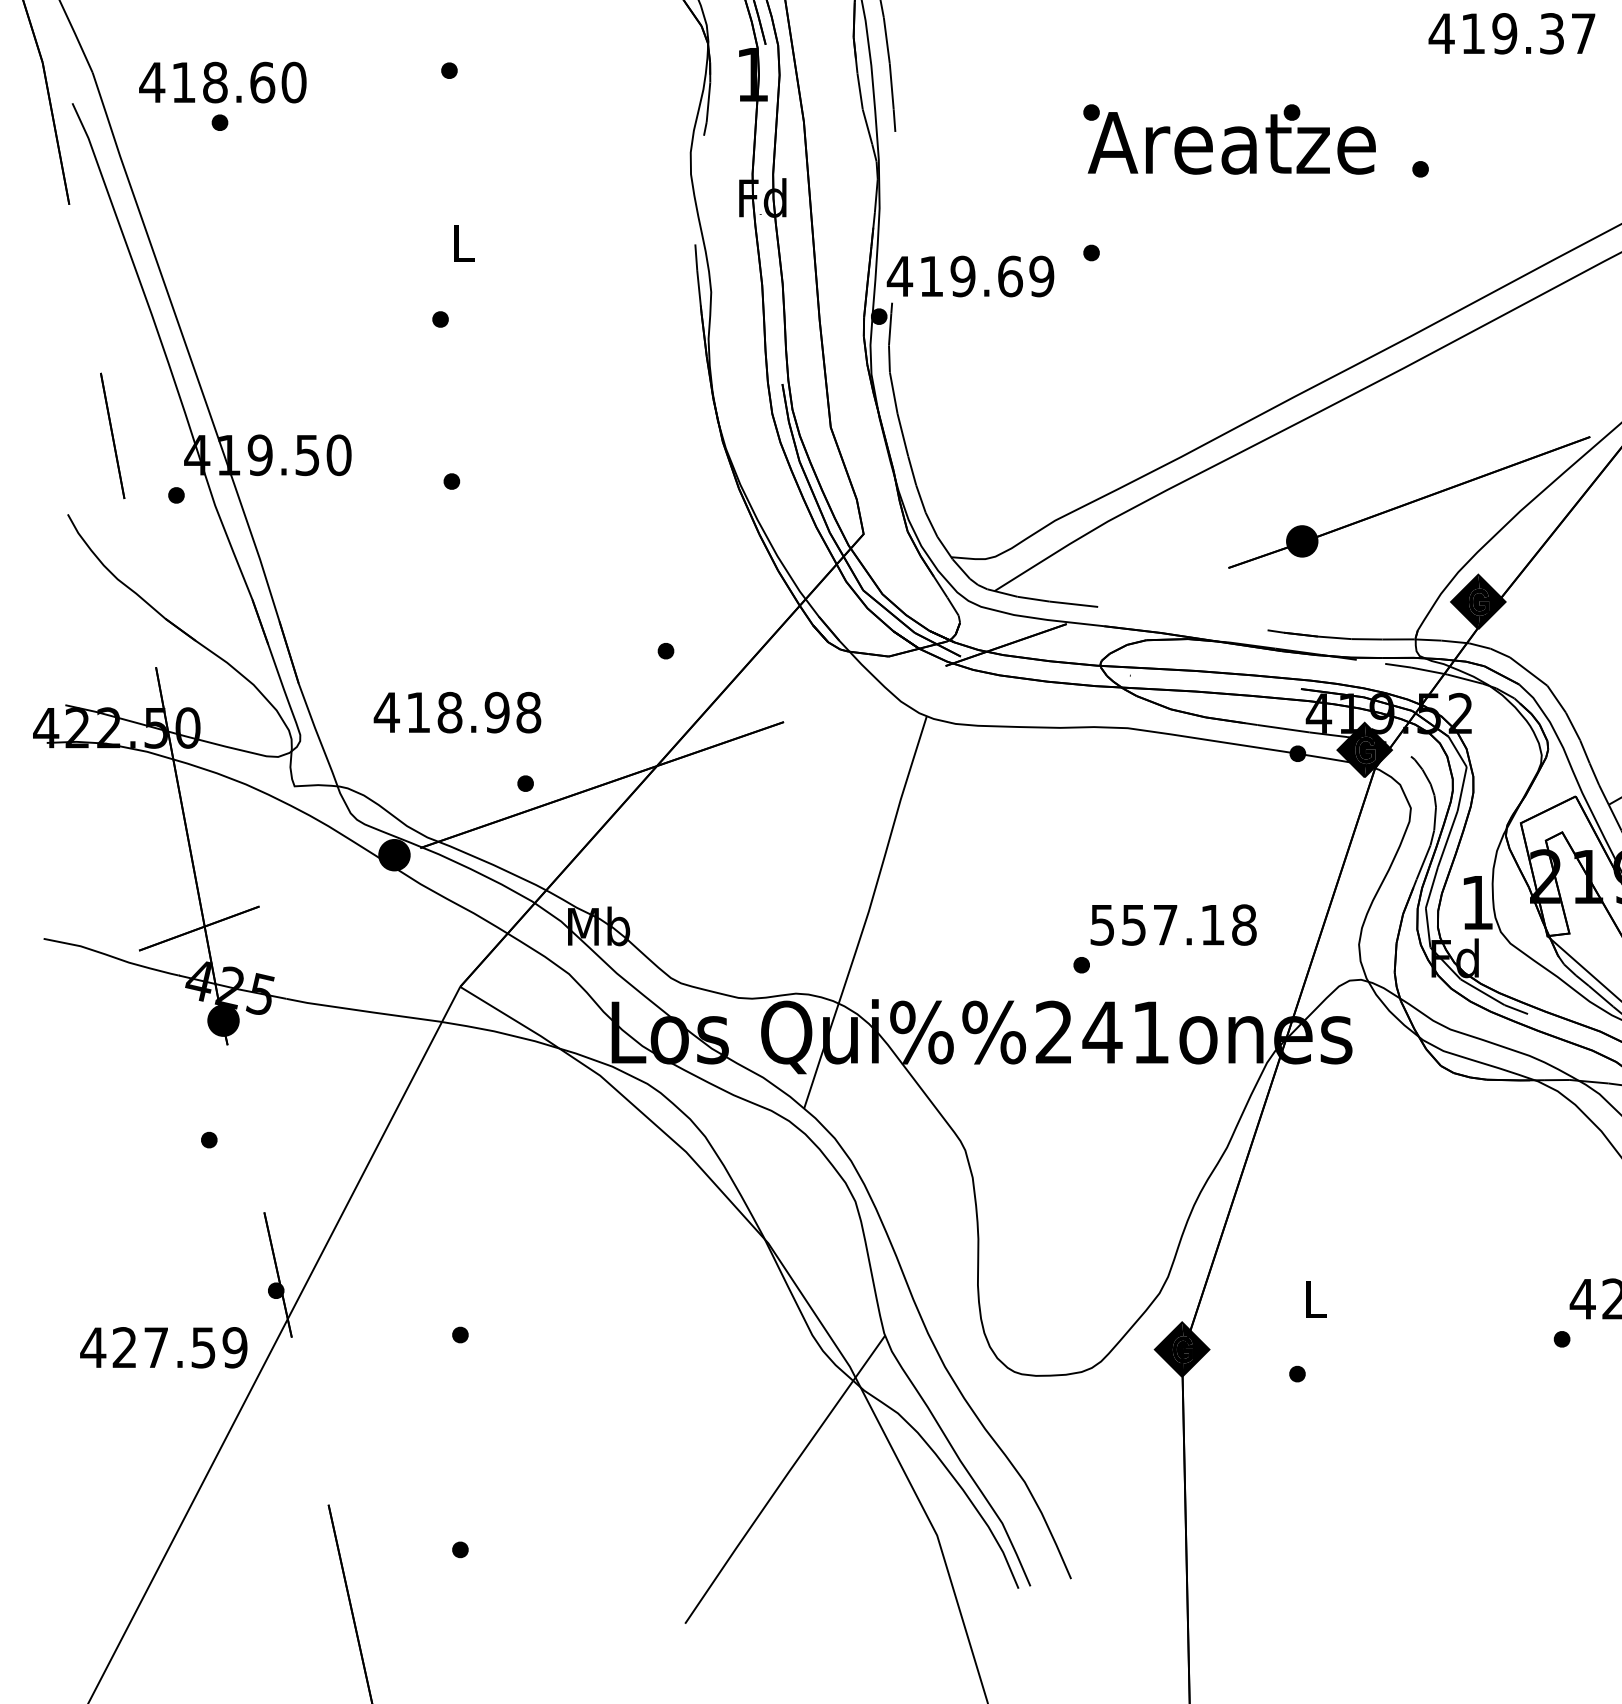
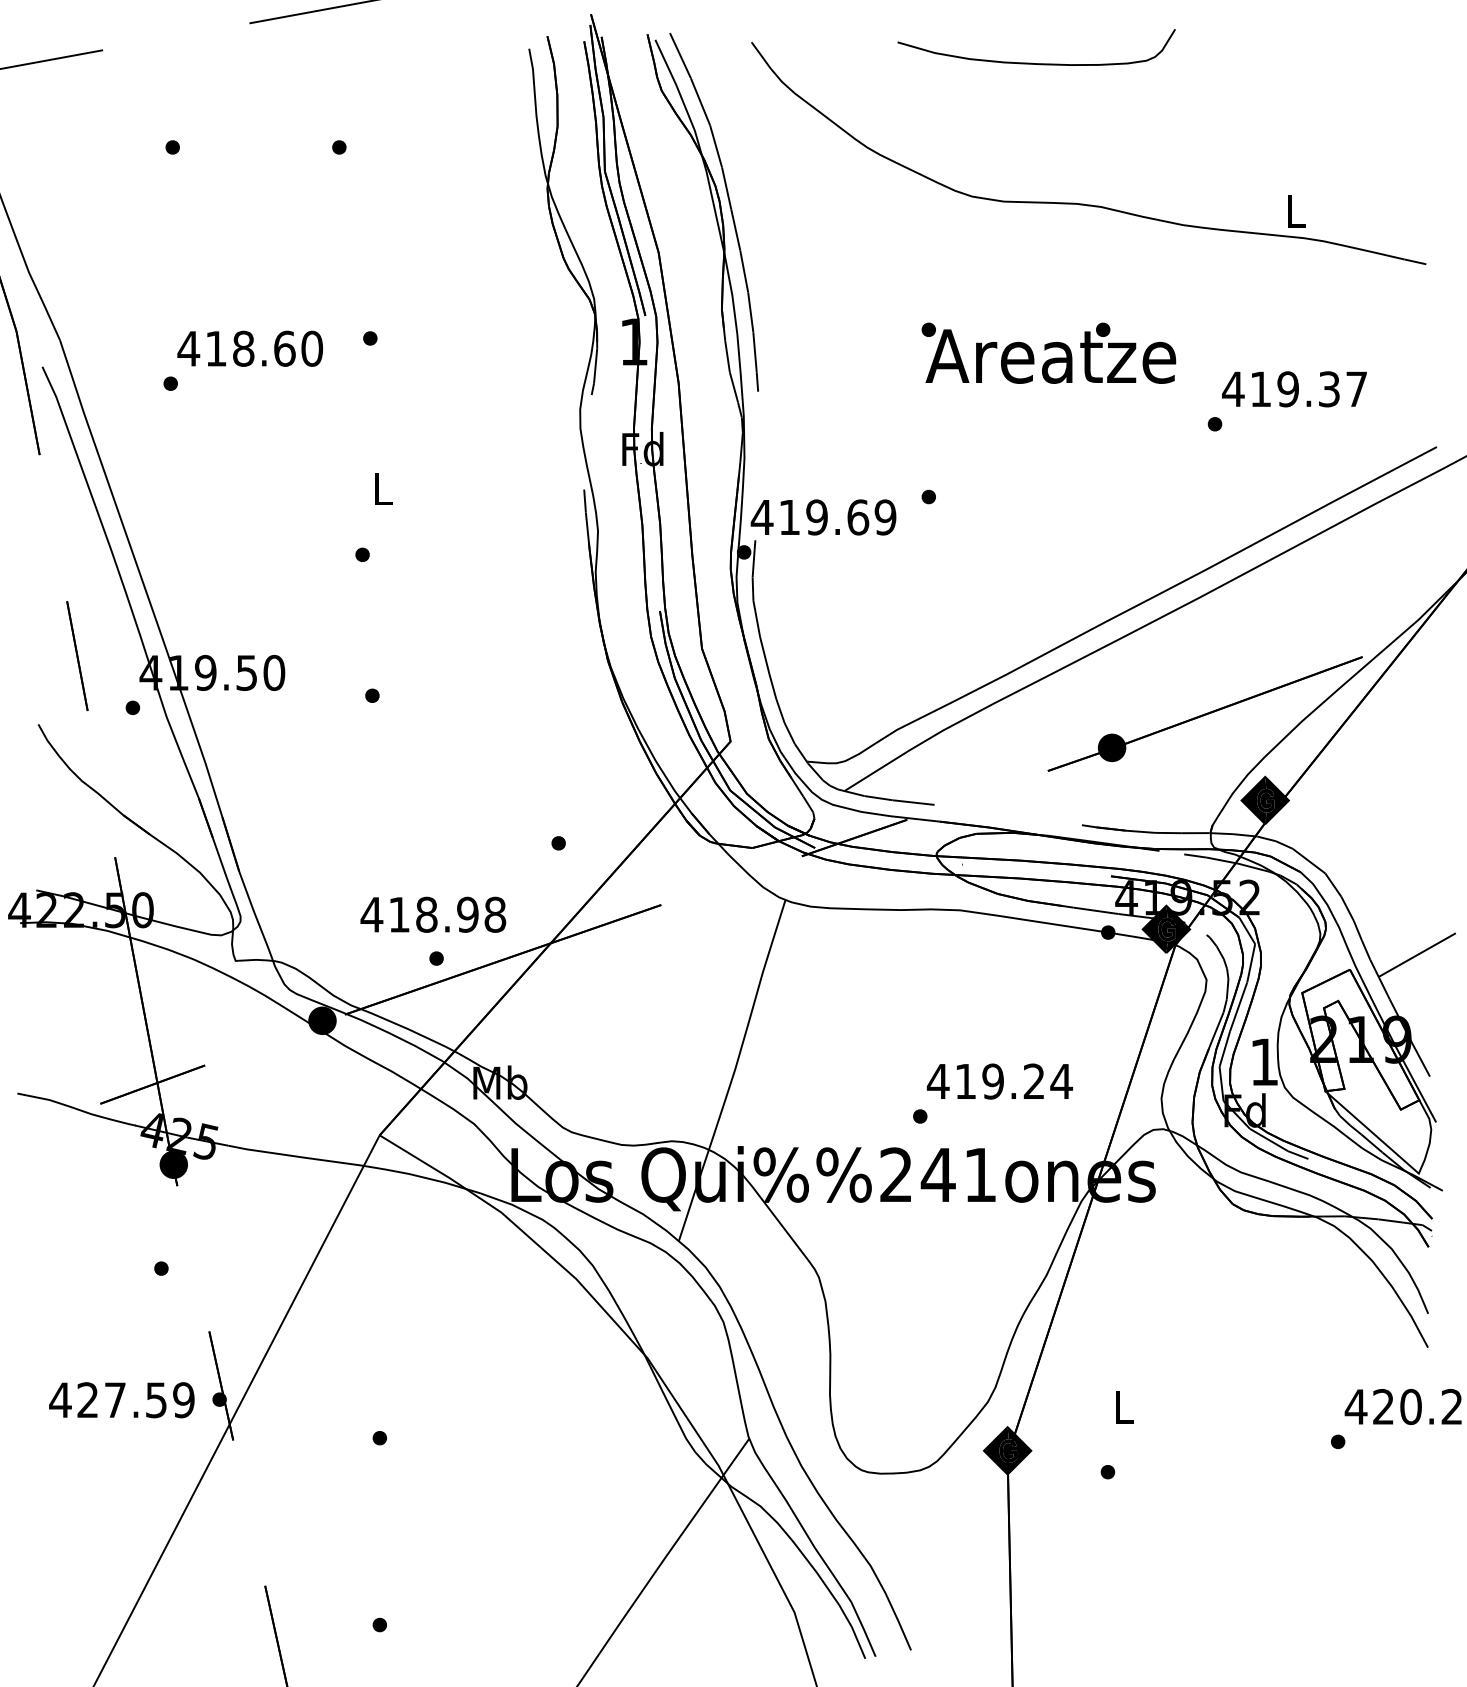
text: (1511, 33) -> (1294, 389), moved
text: (223, 82) -> (250, 348), moved
text: (1229, 138) -> (1048, 352), moved
text: (457, 712) -> (433, 914), moved
text: (1172, 924) -> (999, 1081), 557.18 -> 419.24
text: (163, 1348) -> (121, 1400), moved

